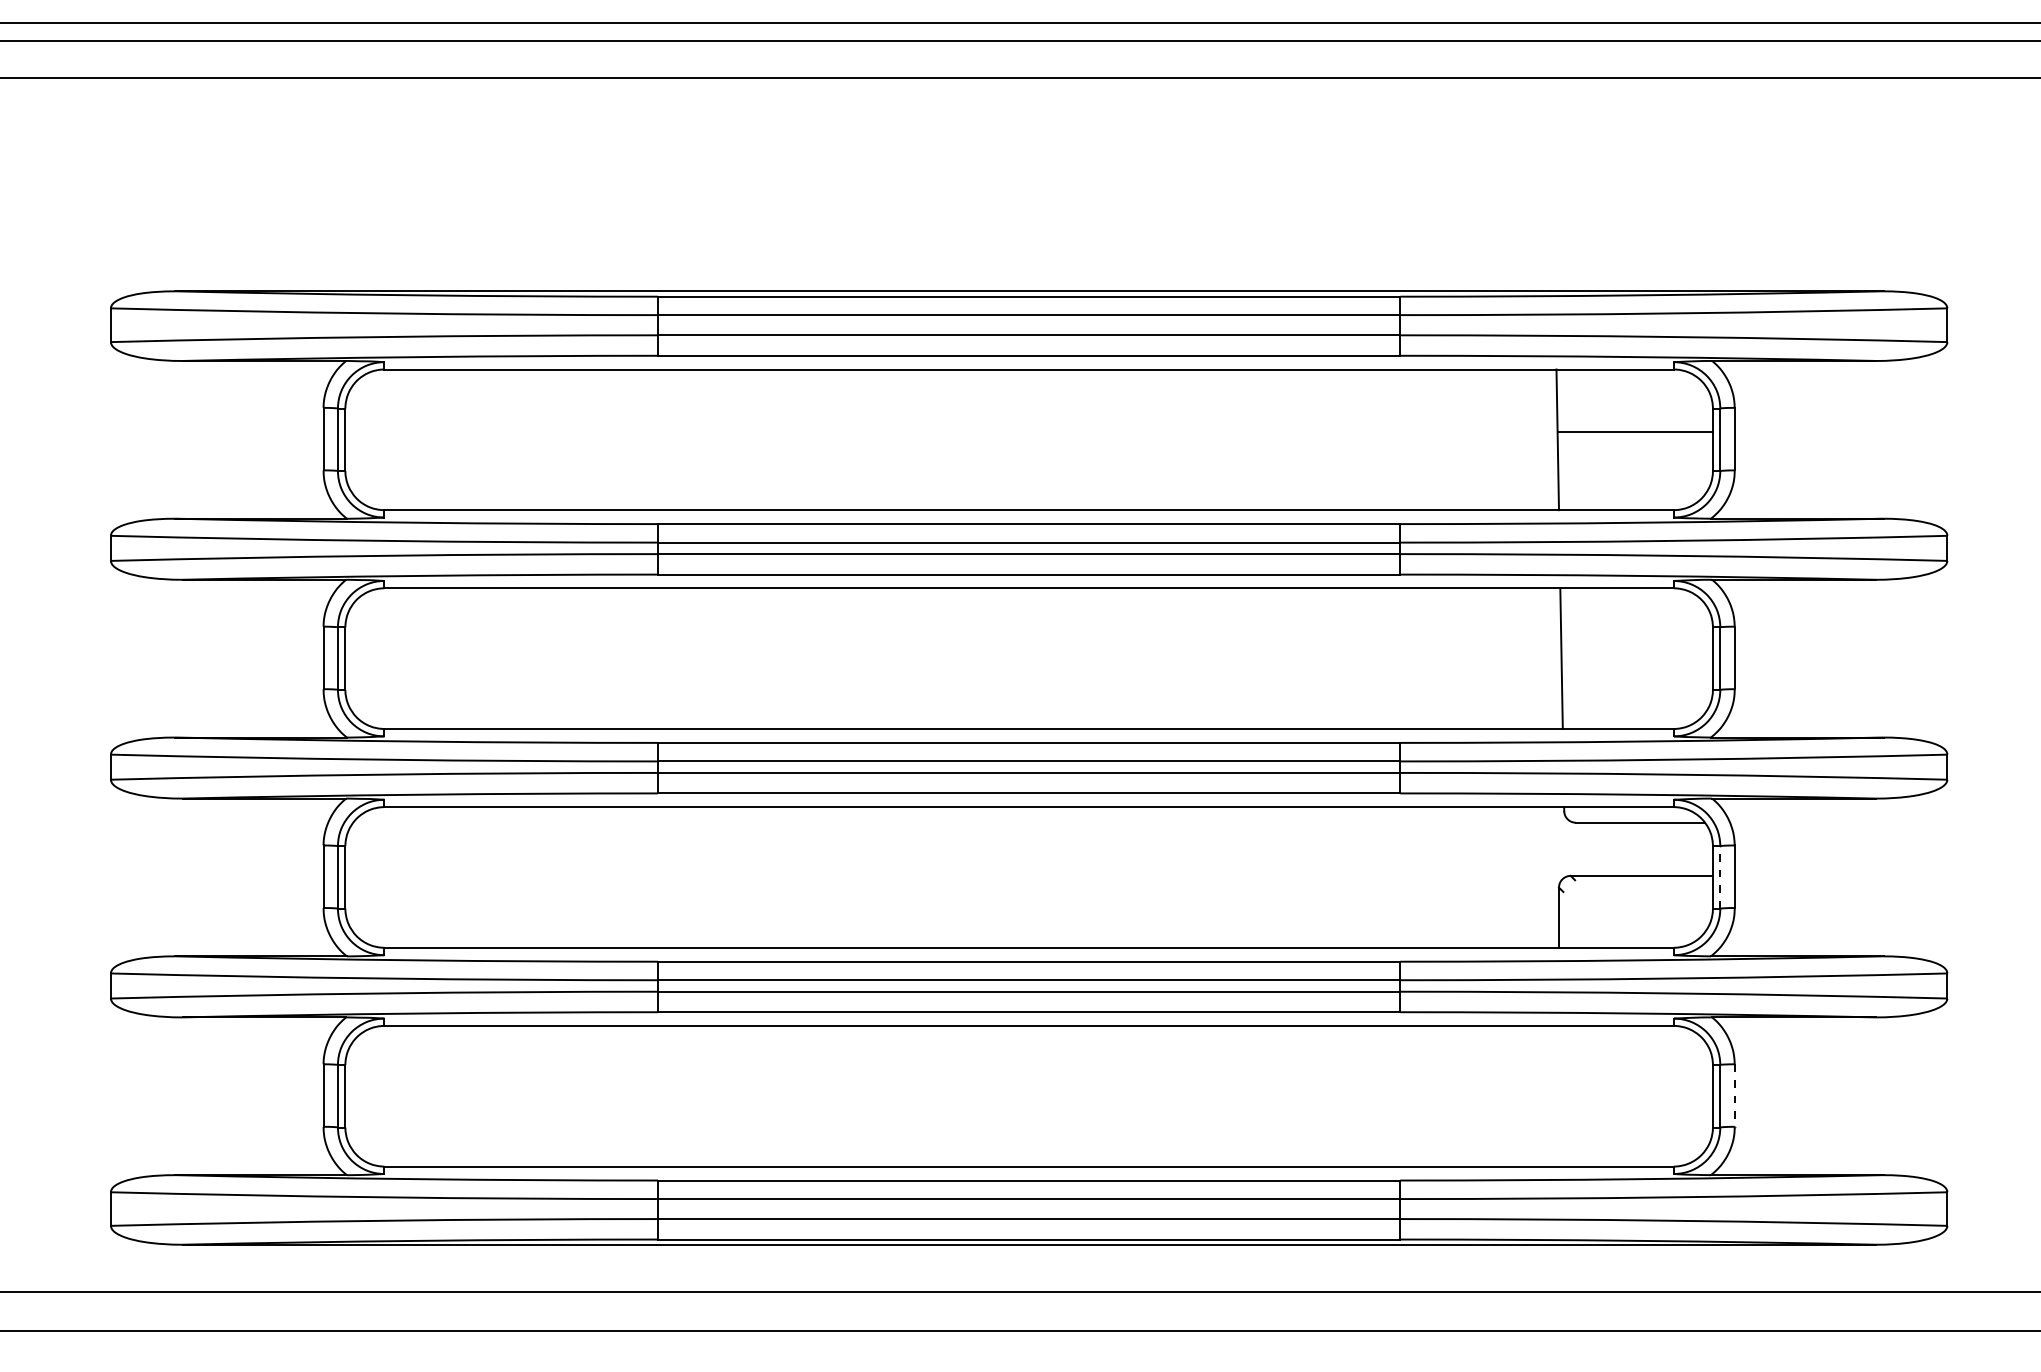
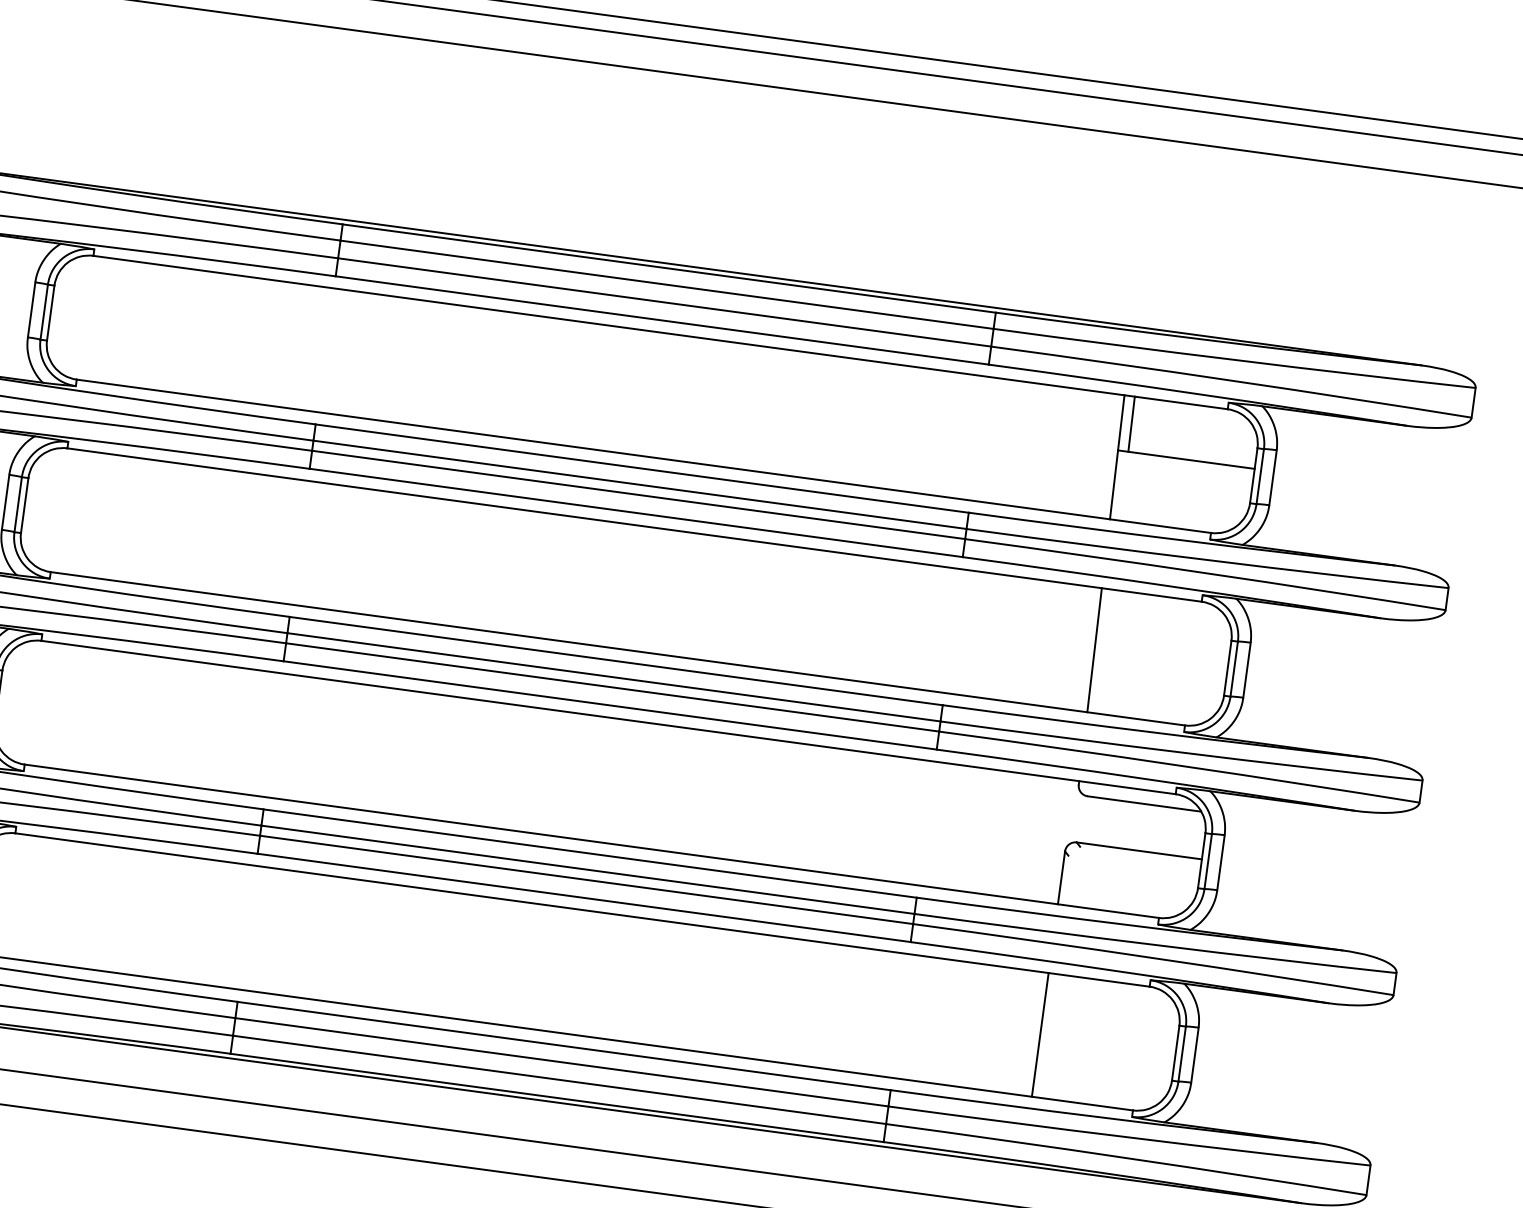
line: (1568, 400) -> (1131, 423), added
line: (1720, 876) -> (1208, 860), dashed -> solid
line: (1558, 1095) -> (1039, 1034), added
line: (1734, 1096) -> (1194, 1055), dashed -> solid

